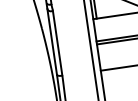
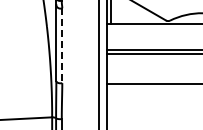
line: (57, 43) -> (62, 46), solid -> dashed

